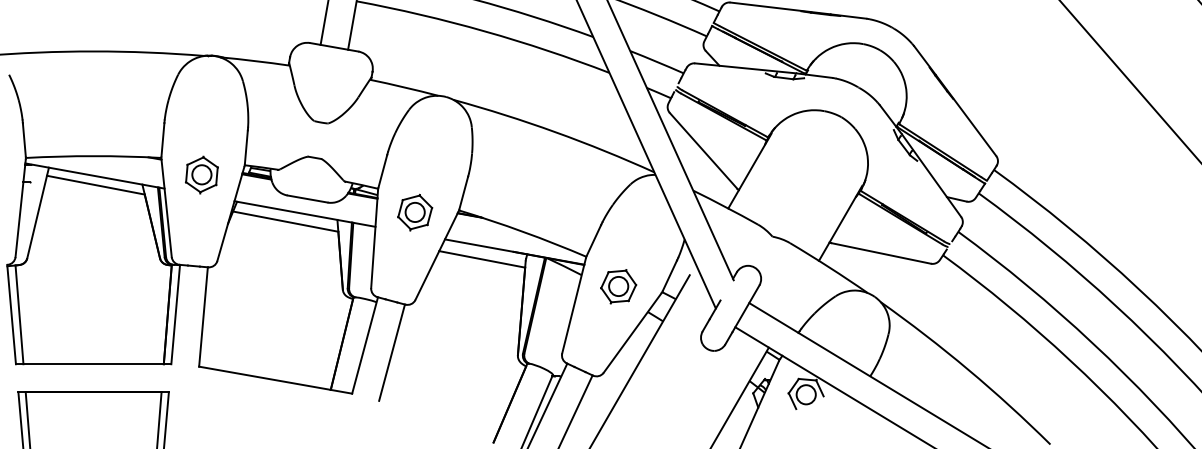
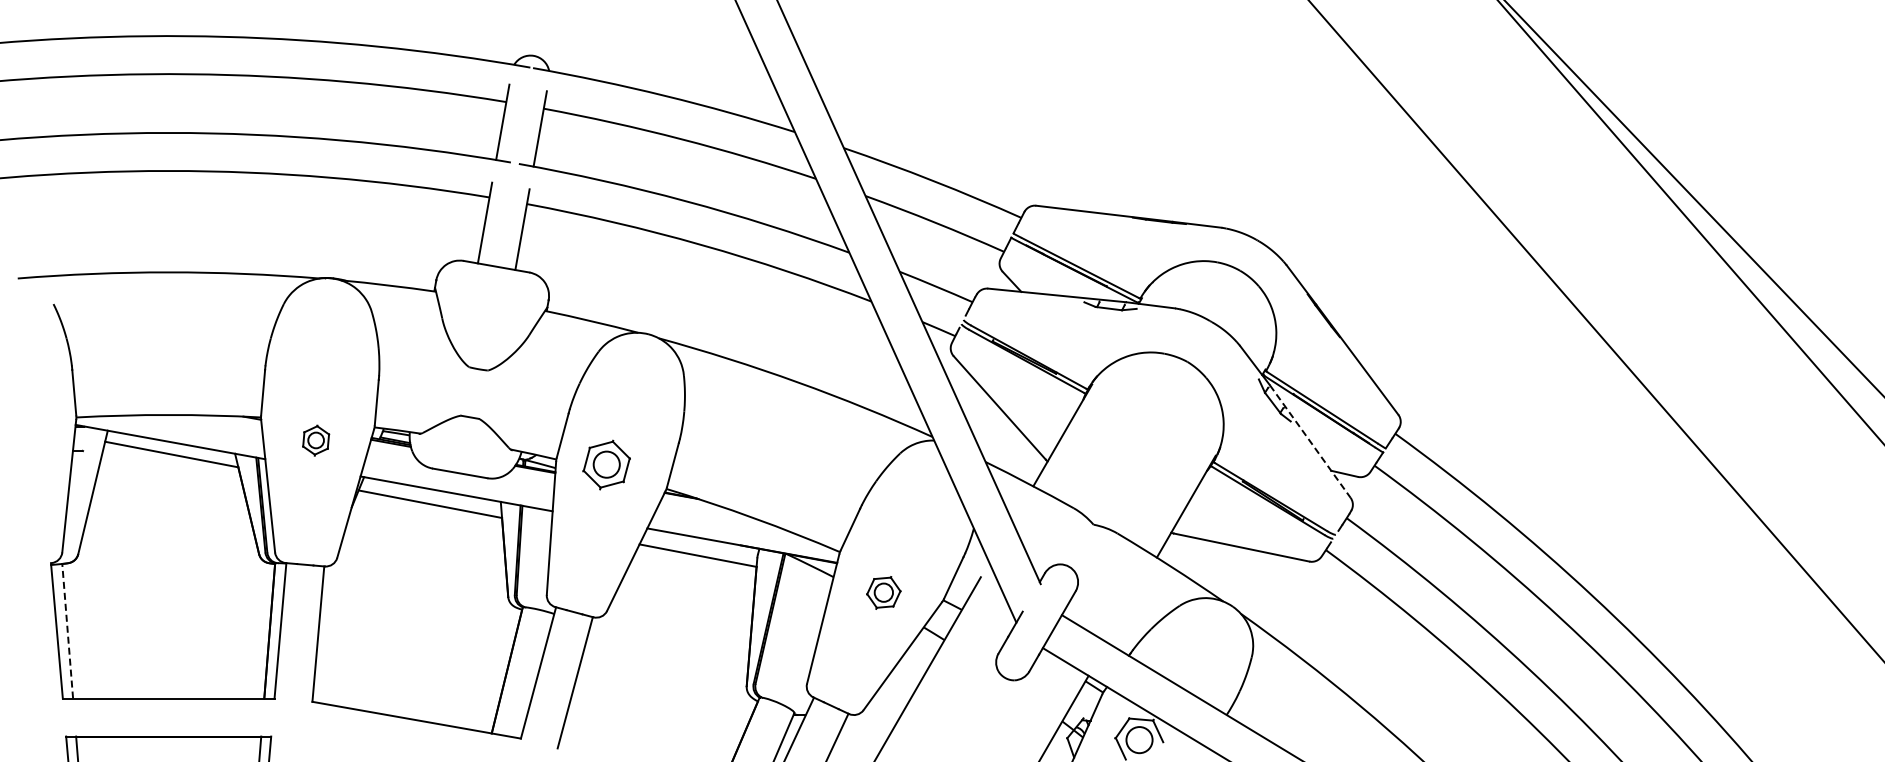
part: (201, 174) -> (315, 440), size x0.6
line: (931, 176) -> (1310, 442), solid -> dashed
part: (414, 212) -> (606, 464), moved
part: (618, 286) -> (883, 592), size x0.7
line: (19, 314) -> (67, 630), solid -> dashed

